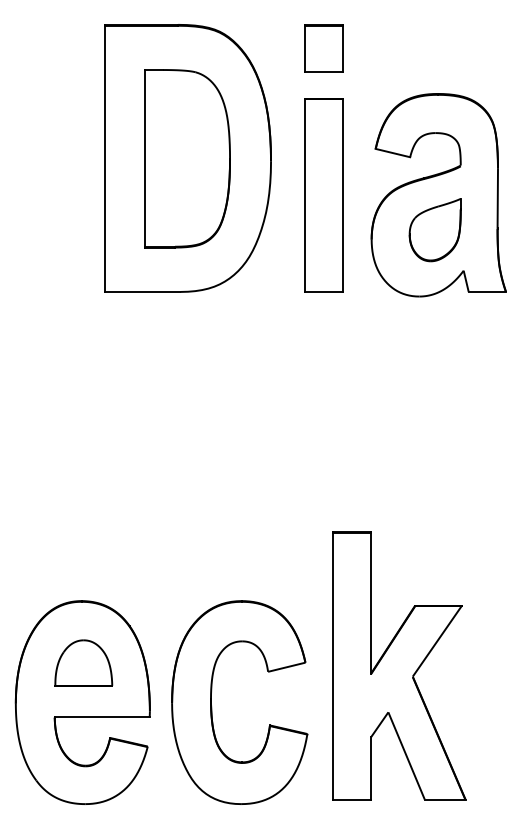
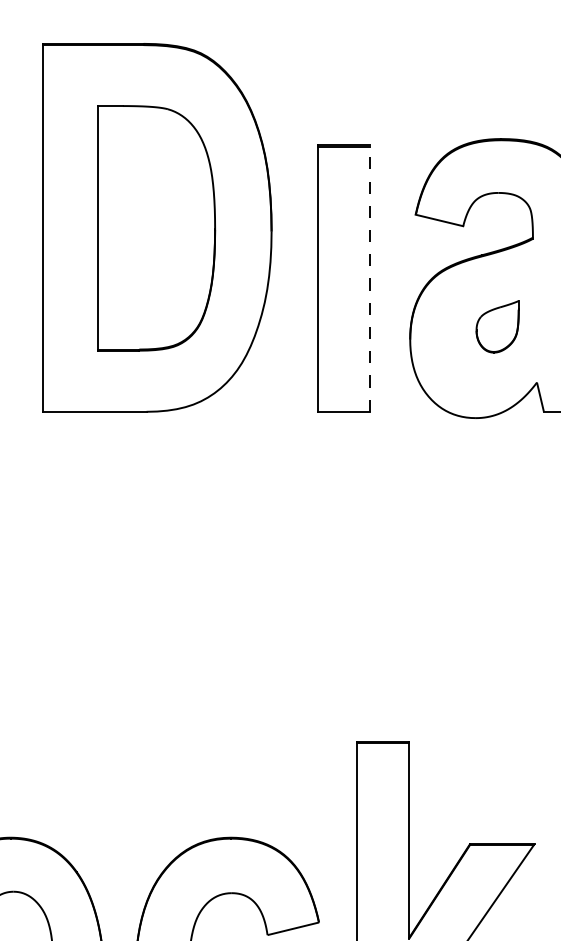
part: (323, 48) -> (343, 76), removed
line: (342, 195) -> (370, 278), solid -> dashed
part: (434, 230) -> (496, 327), size x0.6

